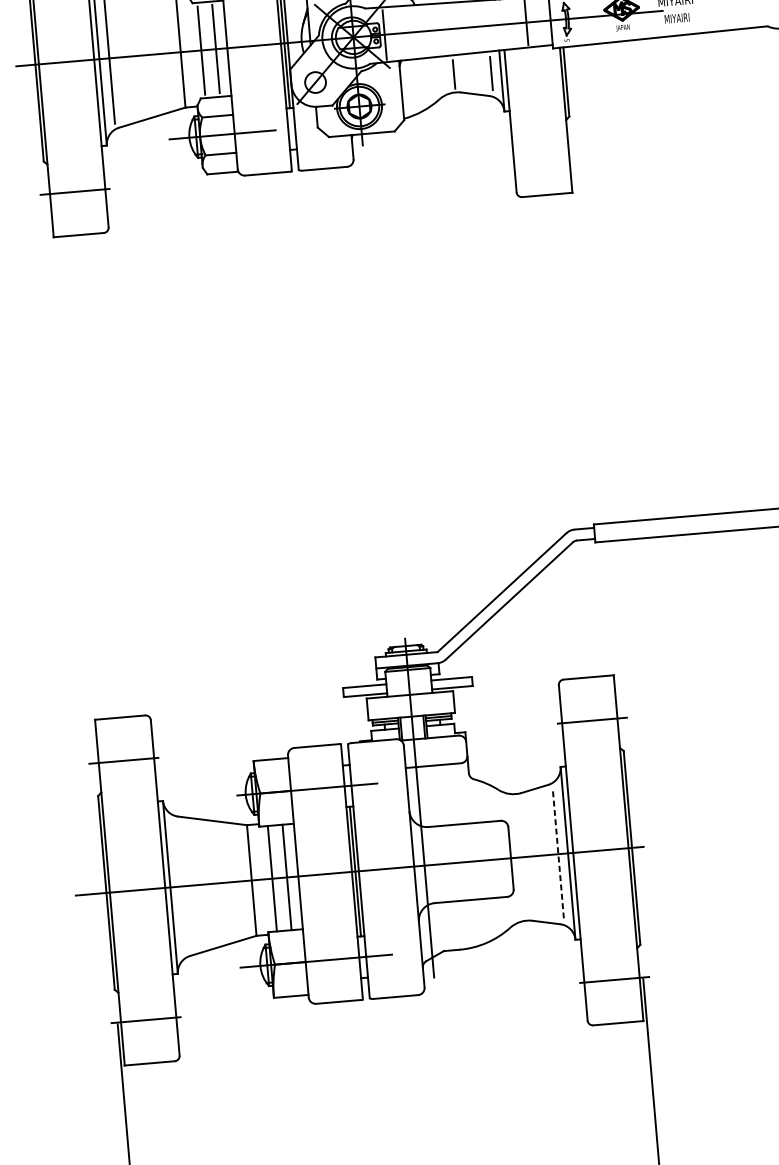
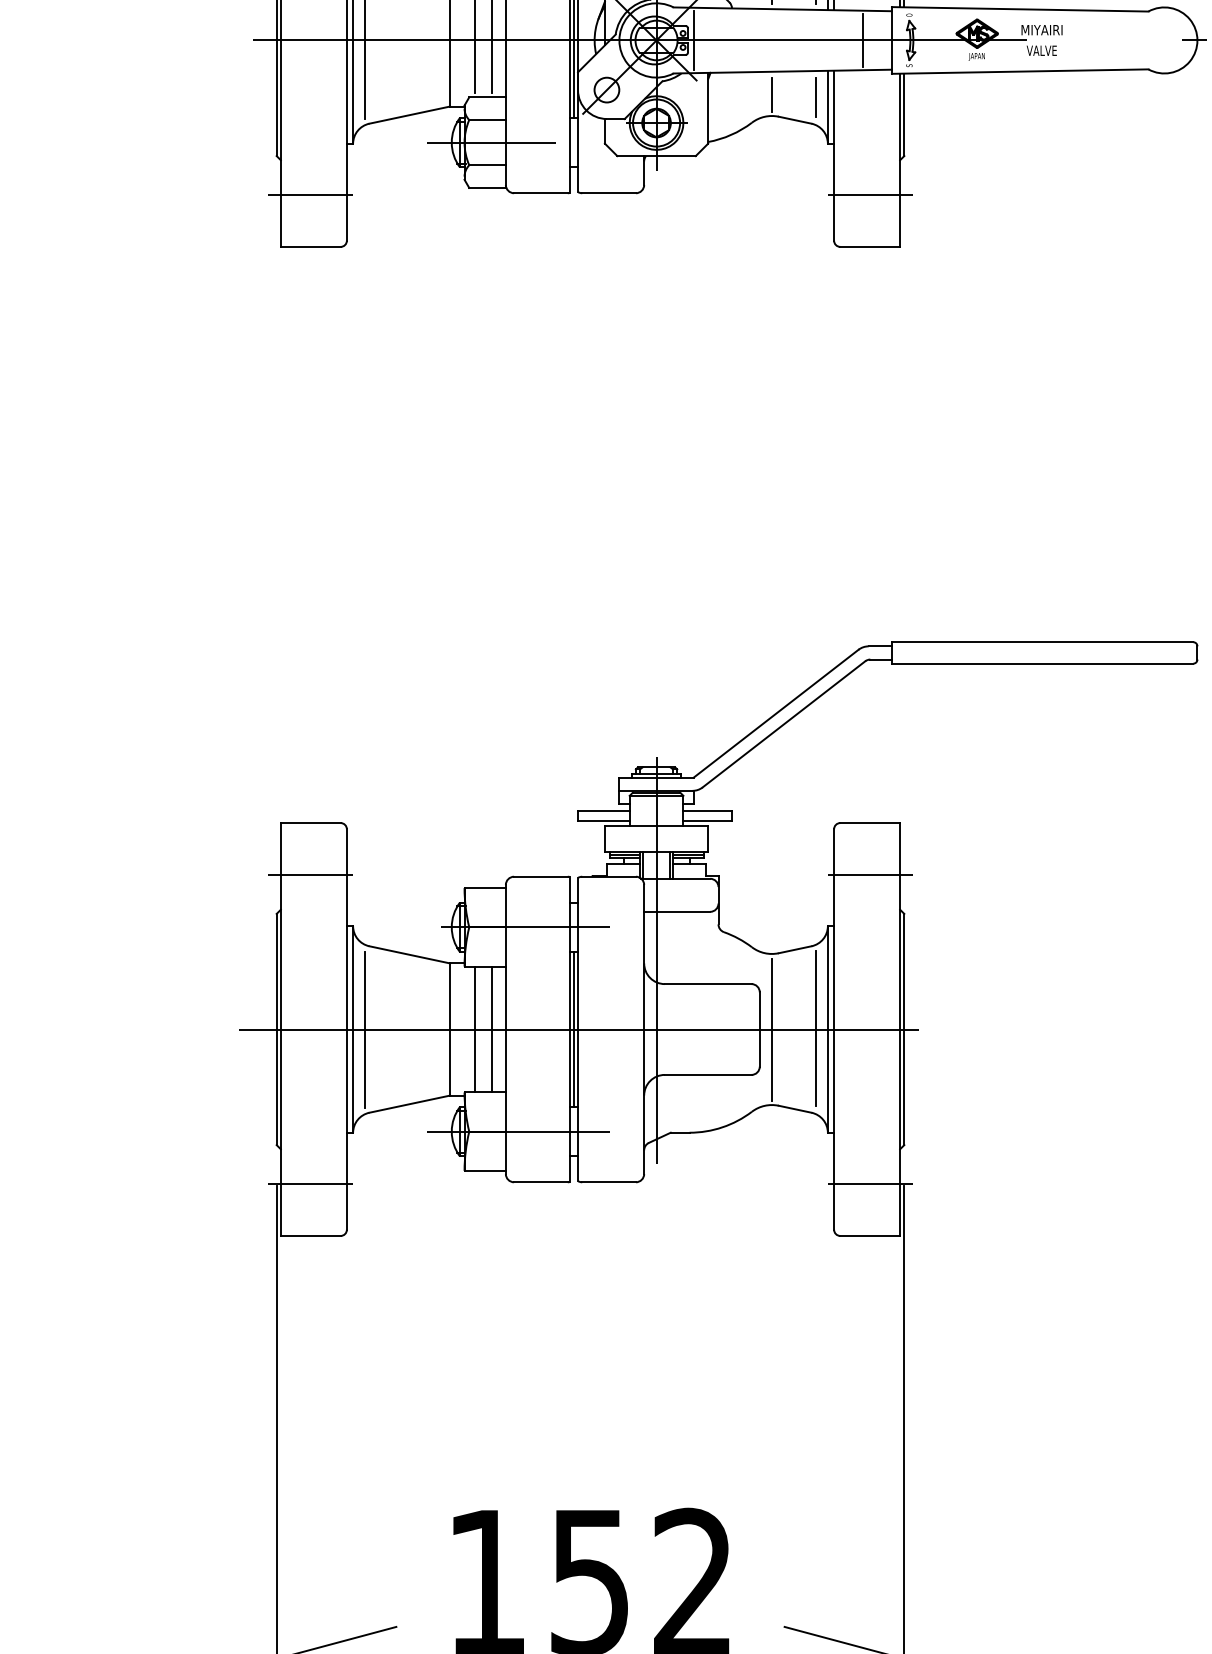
text: (676, 18) -> (1041, 50), MIYAIRI -> VALVE
line: (543, 151) -> (869, 195), added
line: (558, 853) -> (816, 1028), dashed -> solid
line: (520, 857) -> (771, 1029), added
line: (179, 886) -> (364, 1029), added

